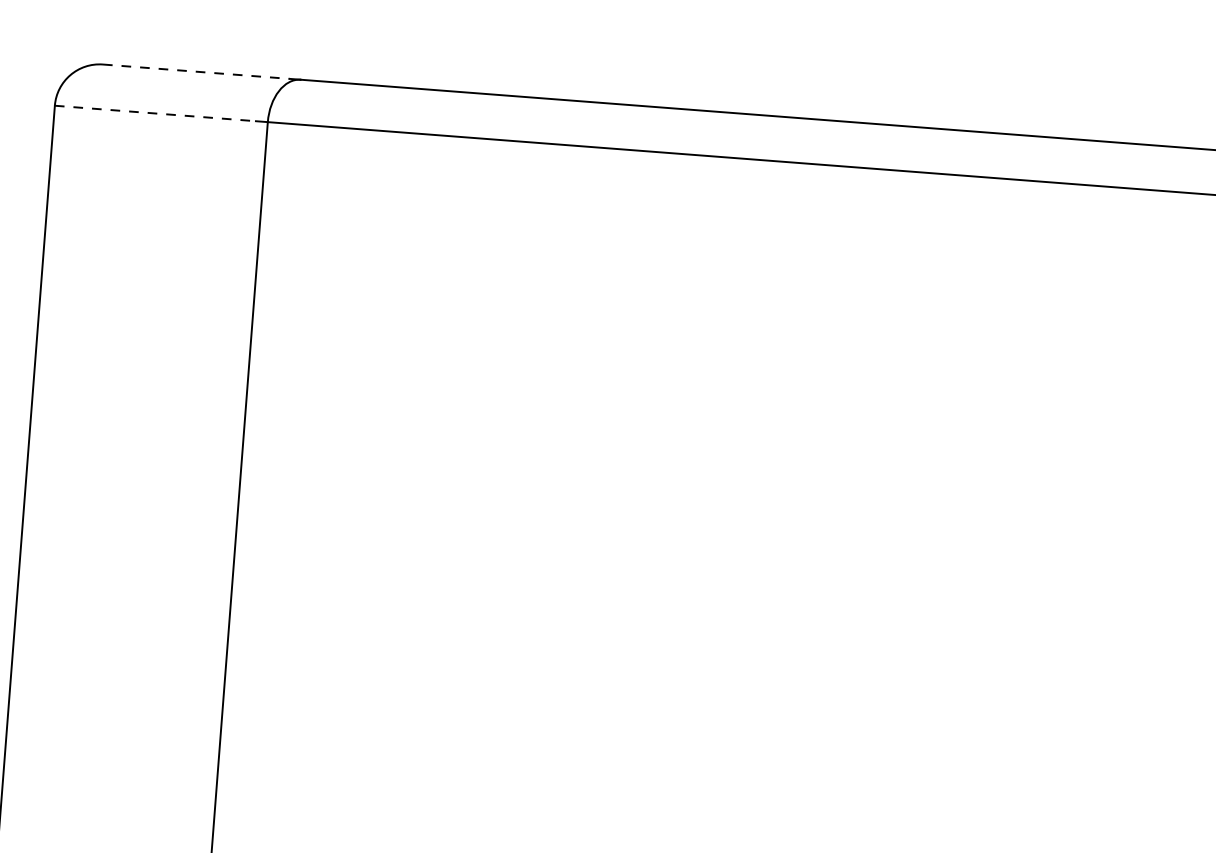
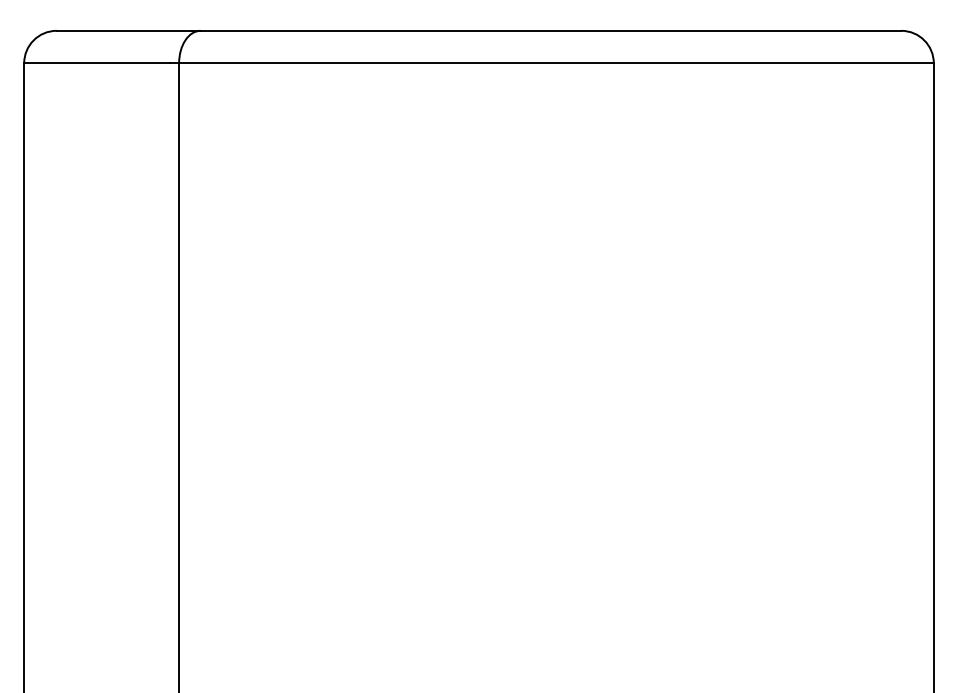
line: (196, 71) -> (124, 30), dashed -> solid
line: (155, 113) -> (97, 63), dashed -> solid

